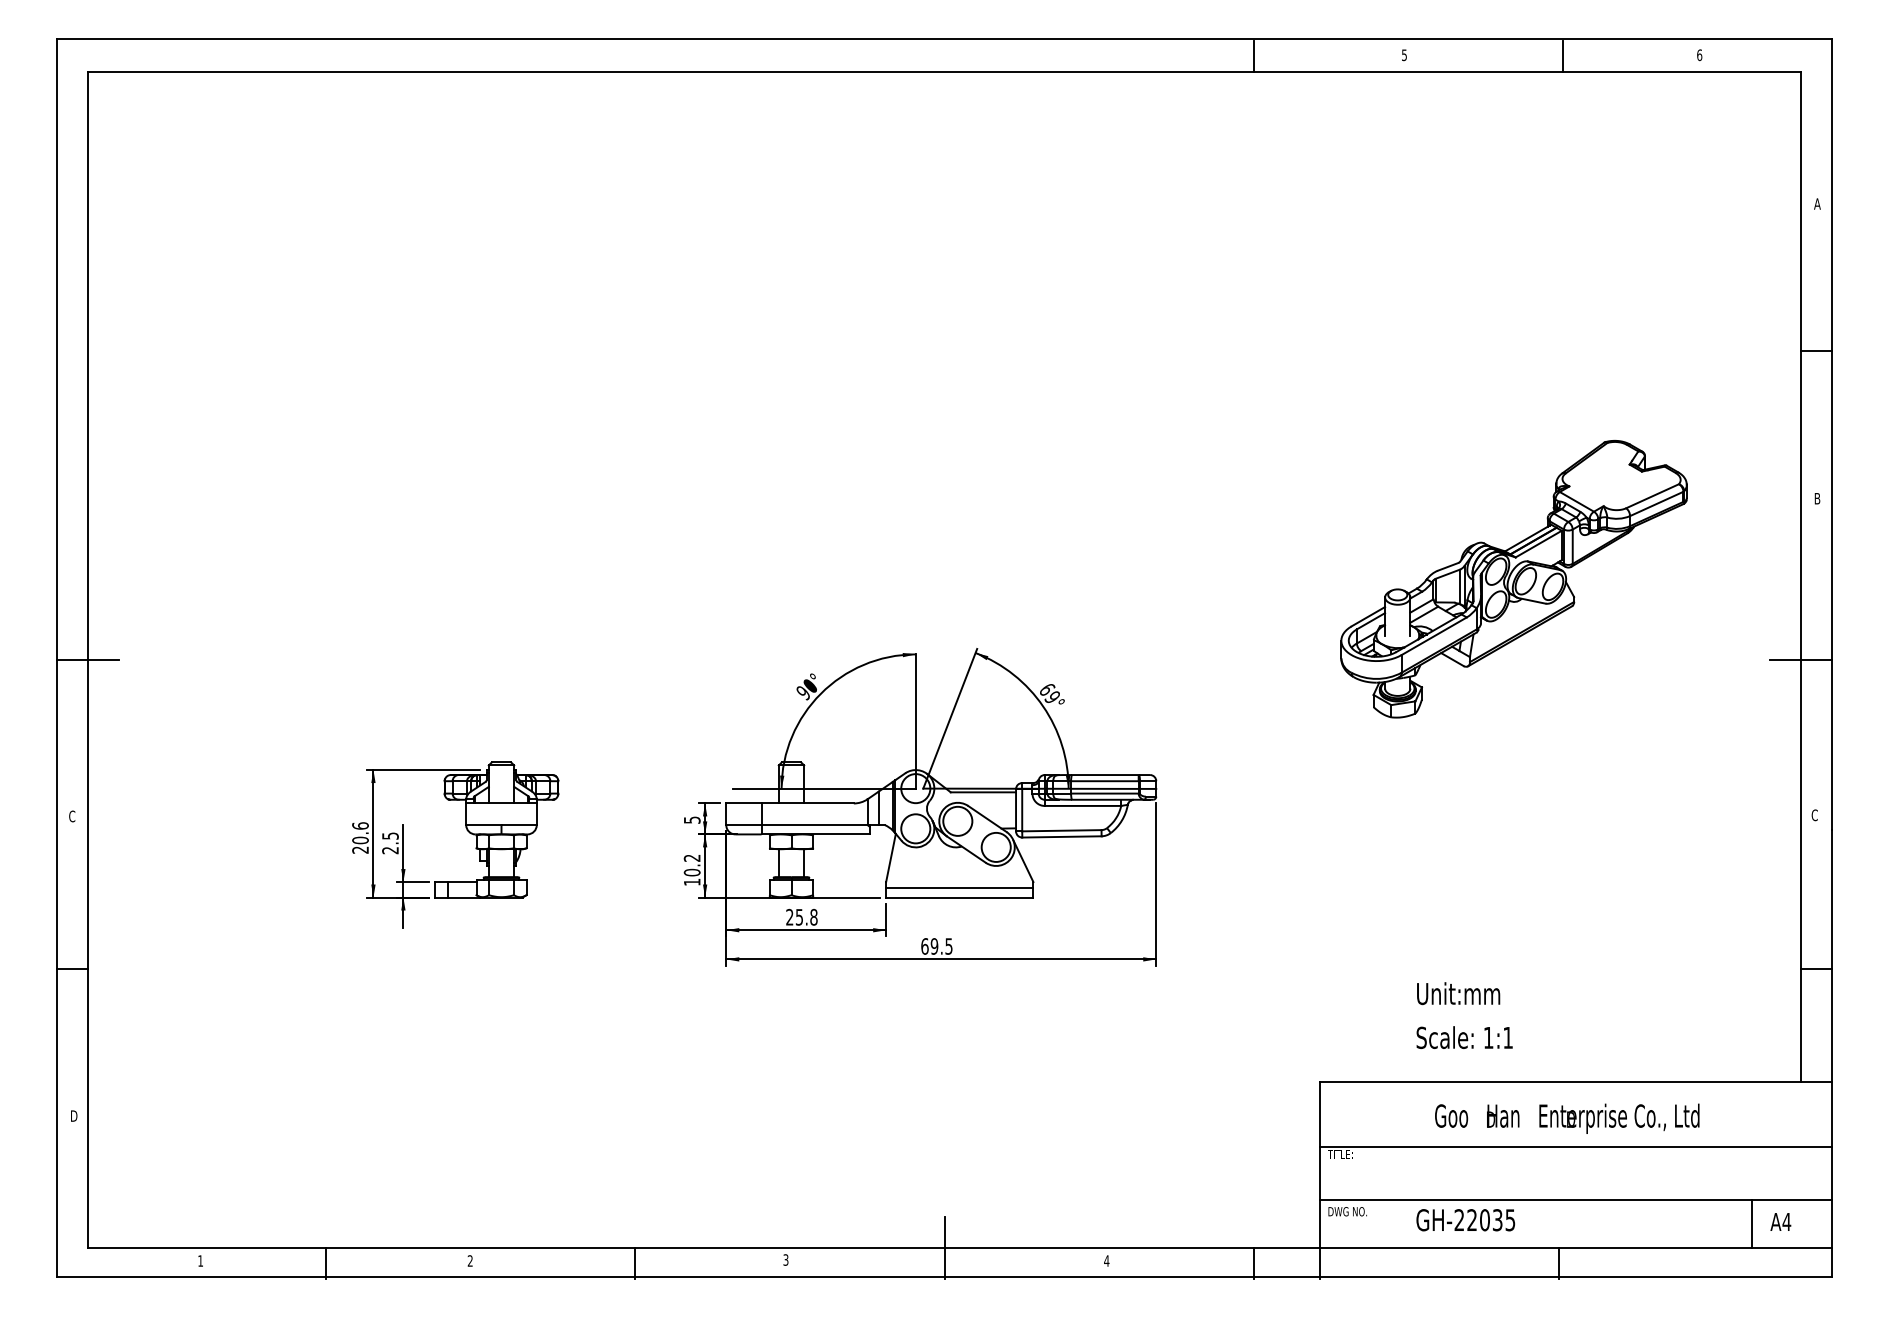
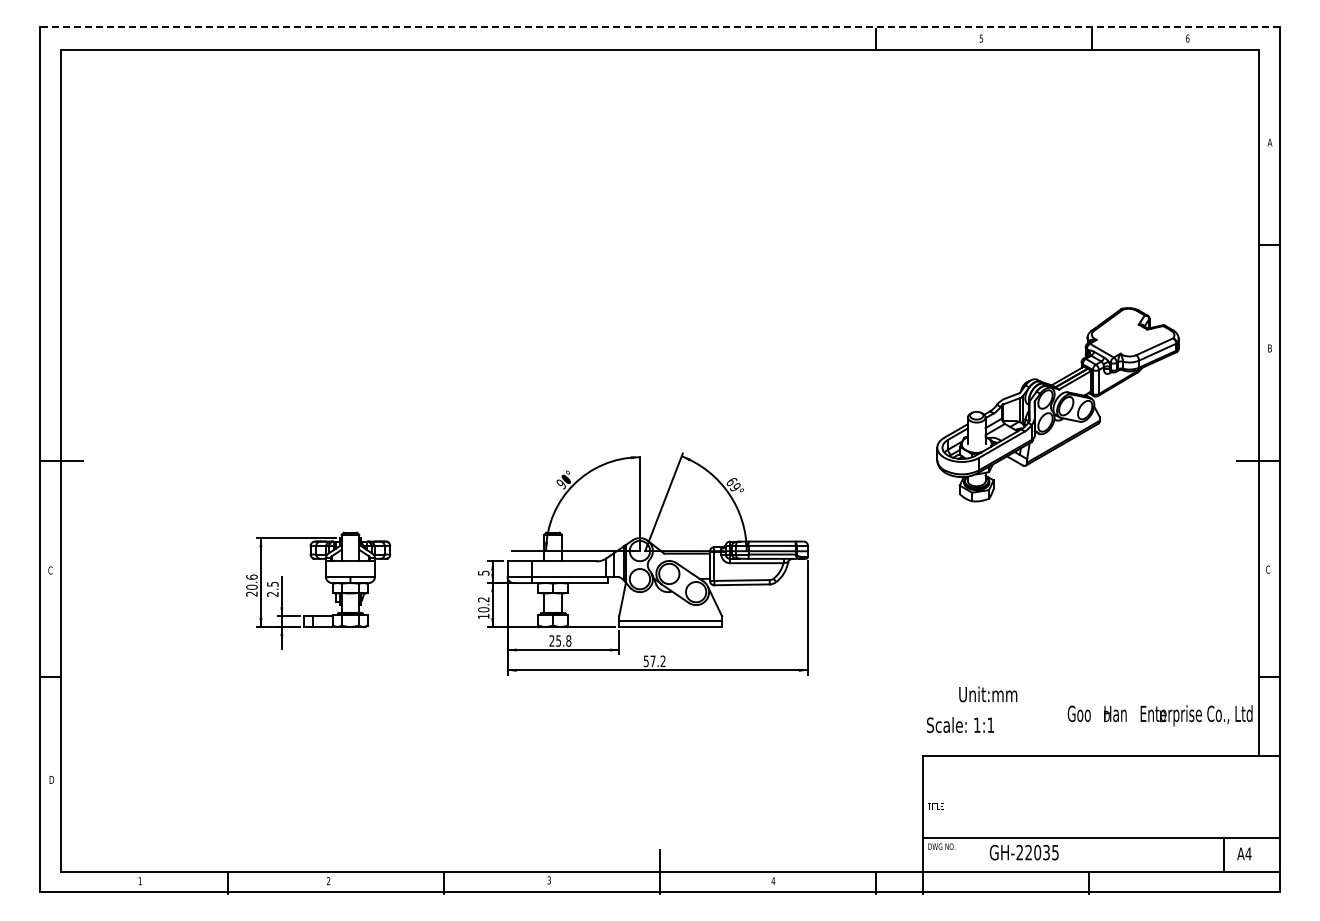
line: (943, 39) -> (659, 27), solid -> dashed
text: (936, 946) -> (654, 661), 69.5 -> 57.2
text: (1458, 993) -> (988, 694), moved
text: (1464, 1036) -> (960, 724), moved
text: (1566, 1118) -> (1159, 715), moved
line: (1576, 1147) -> (1101, 801), removed

